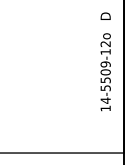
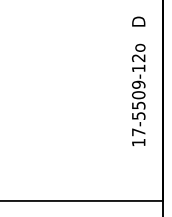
text: (105, 100) -> (138, 132), 14-5509-12o -> 17-5509-12o

